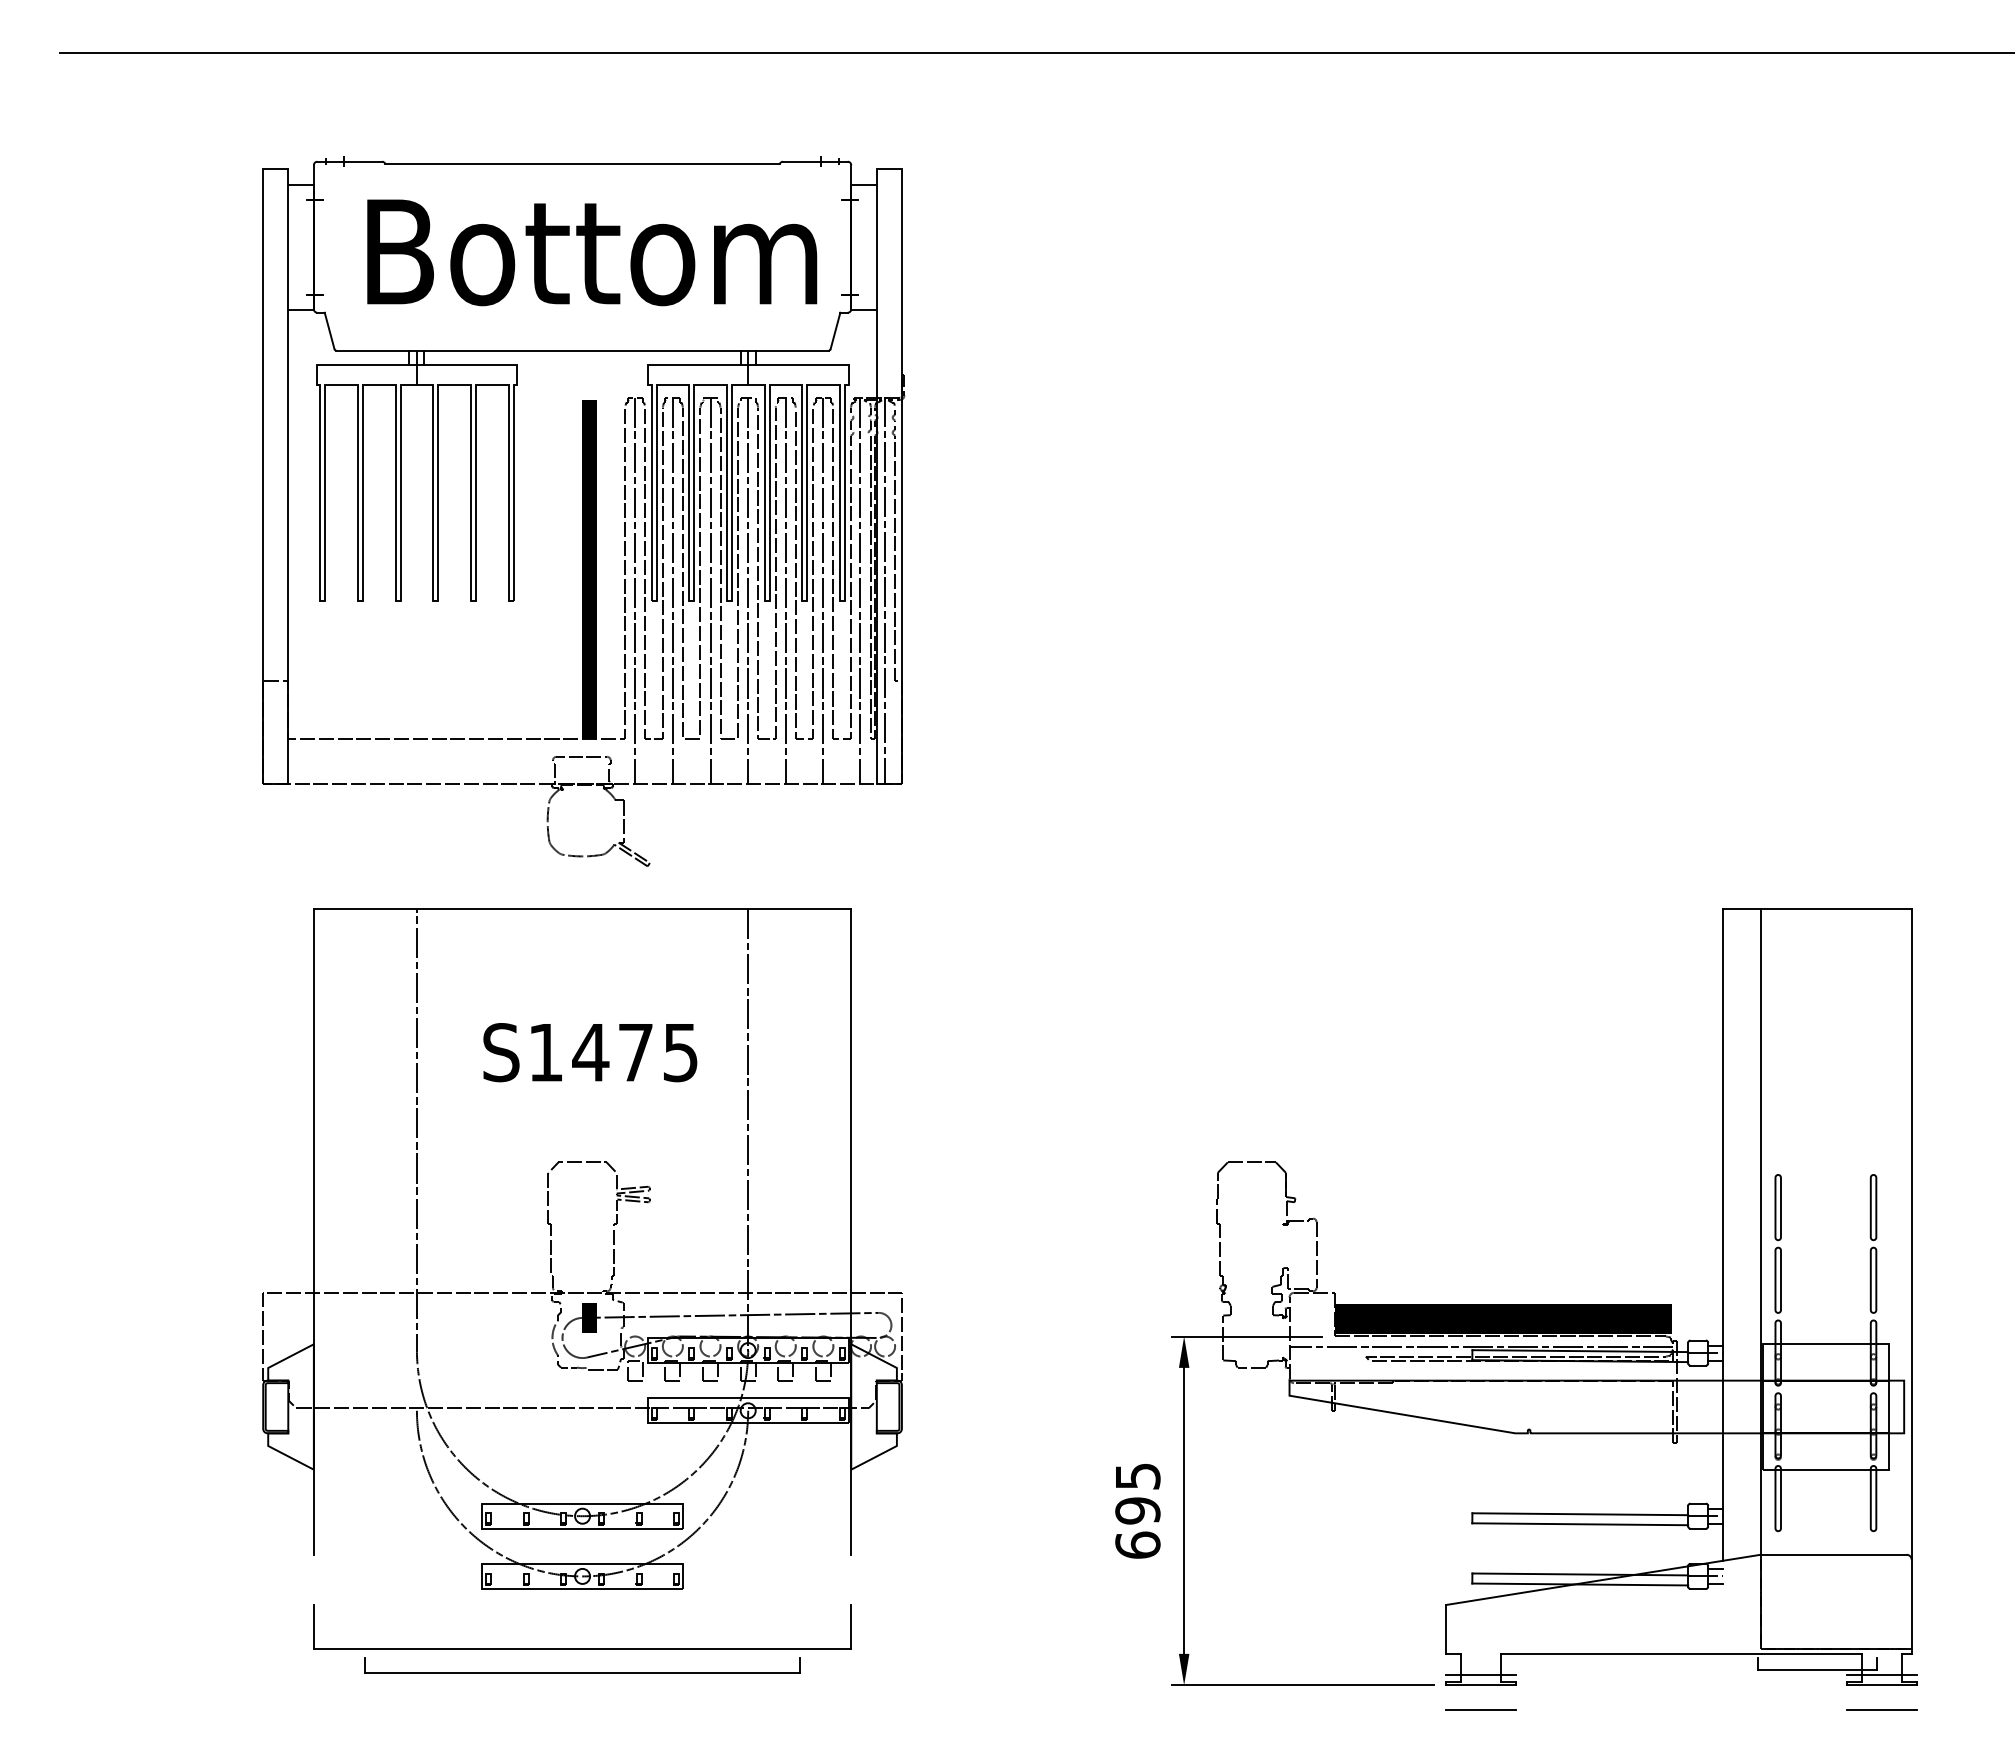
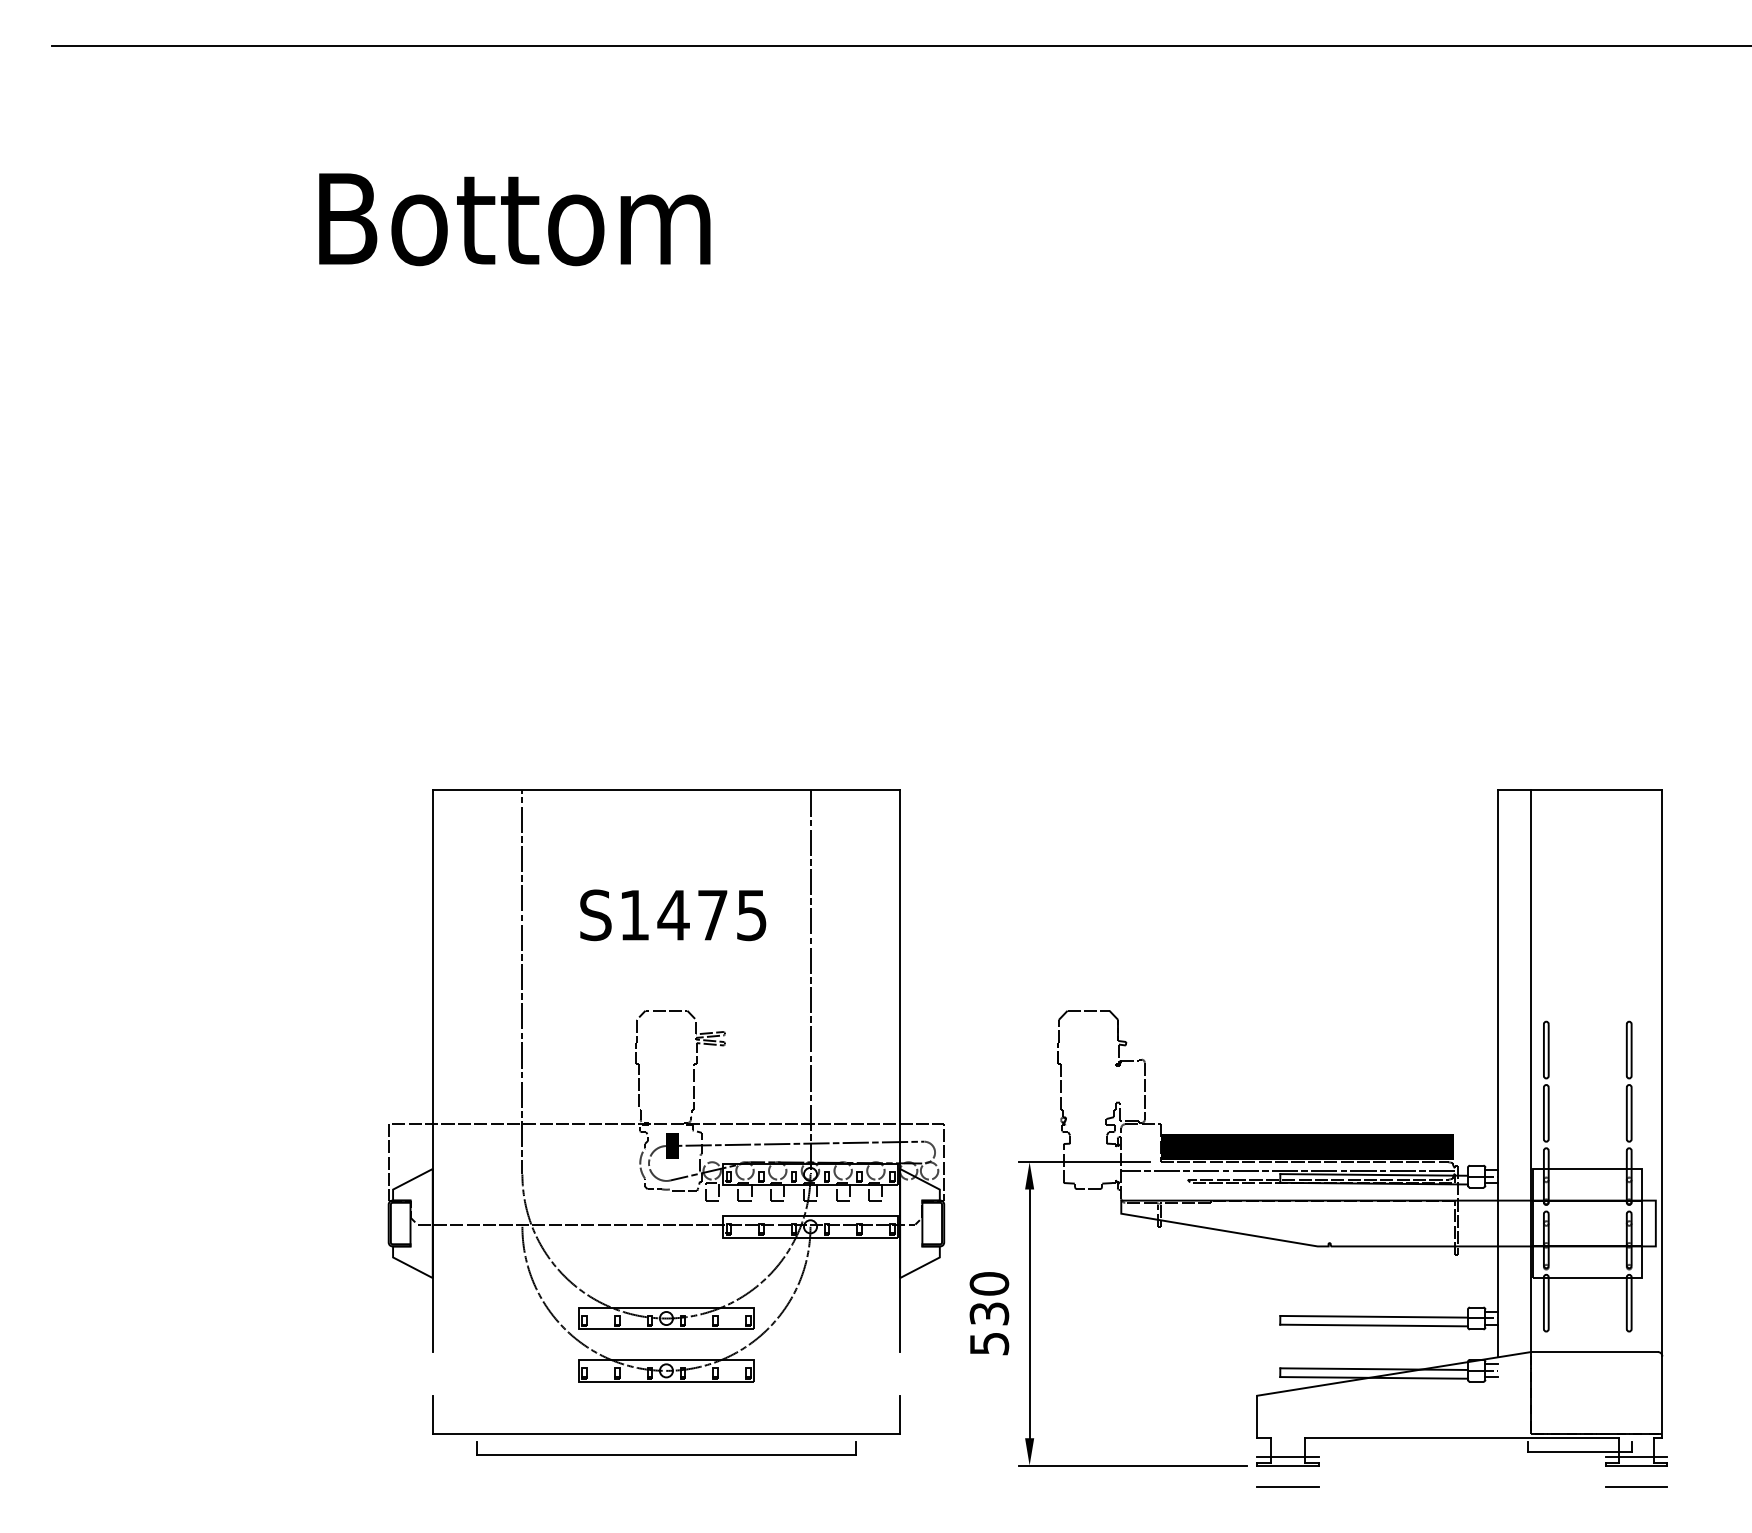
part: (583, 511) -> (507, 444), removed
part: (582, 1290) -> (666, 1122), moved
text: (1137, 1510) -> (989, 1313), 695 -> 530

